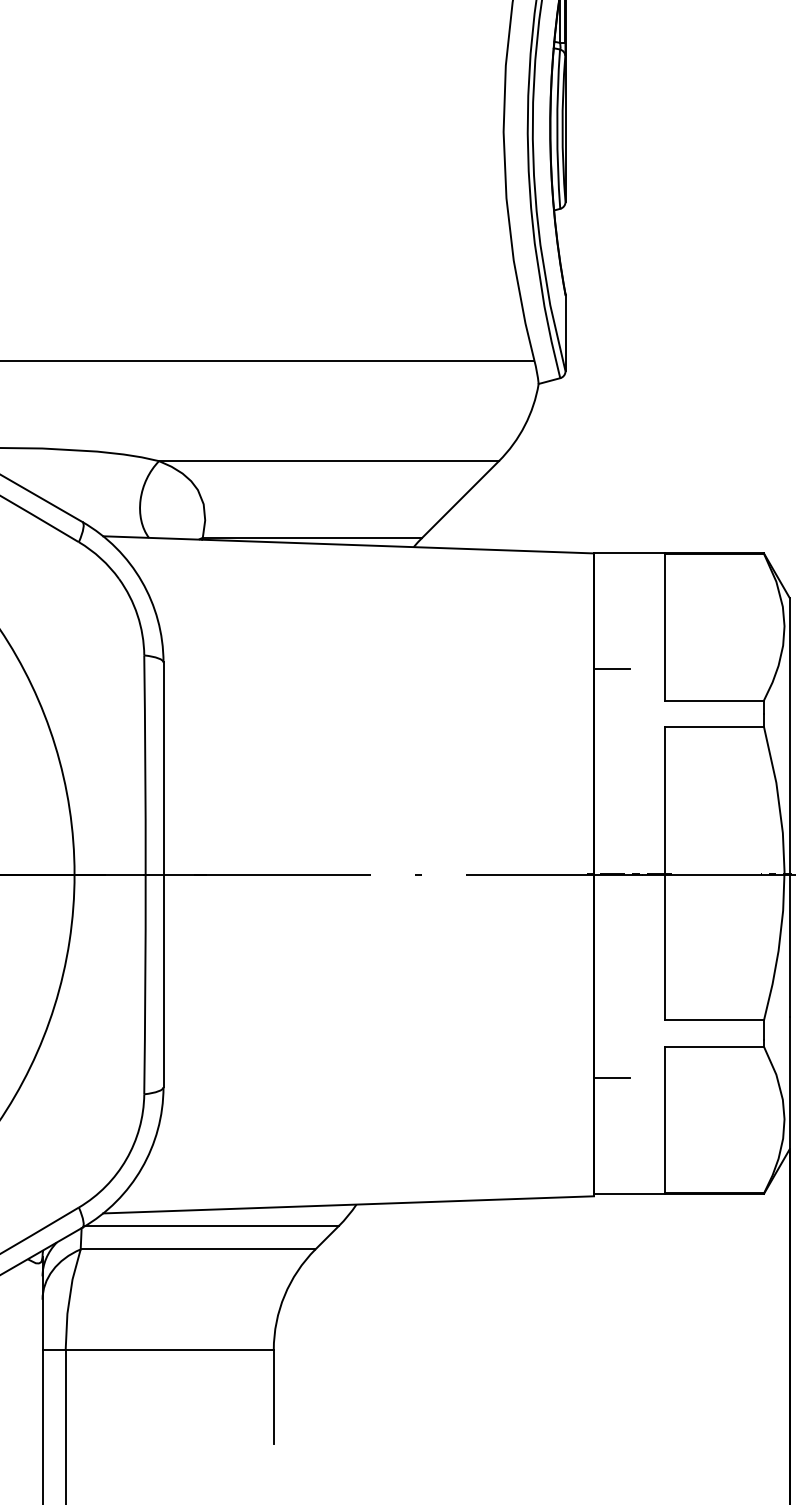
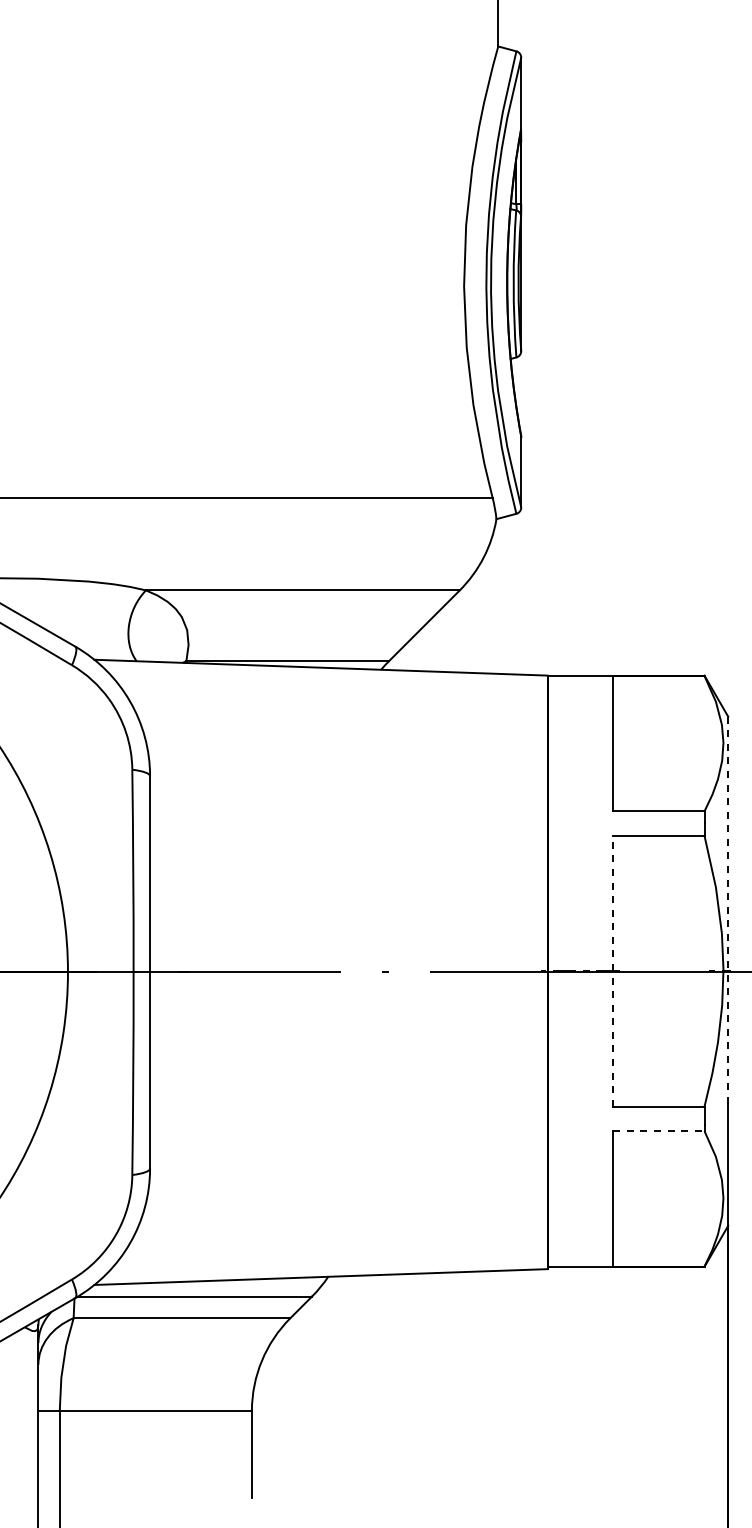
line: (611, 669) -> (563, 782), removed
line: (789, 807) -> (728, 910), solid -> dashed
line: (665, 872) -> (613, 970), solid -> dashed
line: (714, 1047) -> (658, 1131), solid -> dashed
line: (611, 1078) -> (563, 1160), removed

